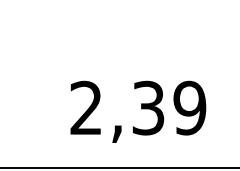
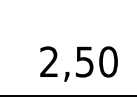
text: (168, 107) -> (96, 61), 2,39 -> 2,50

